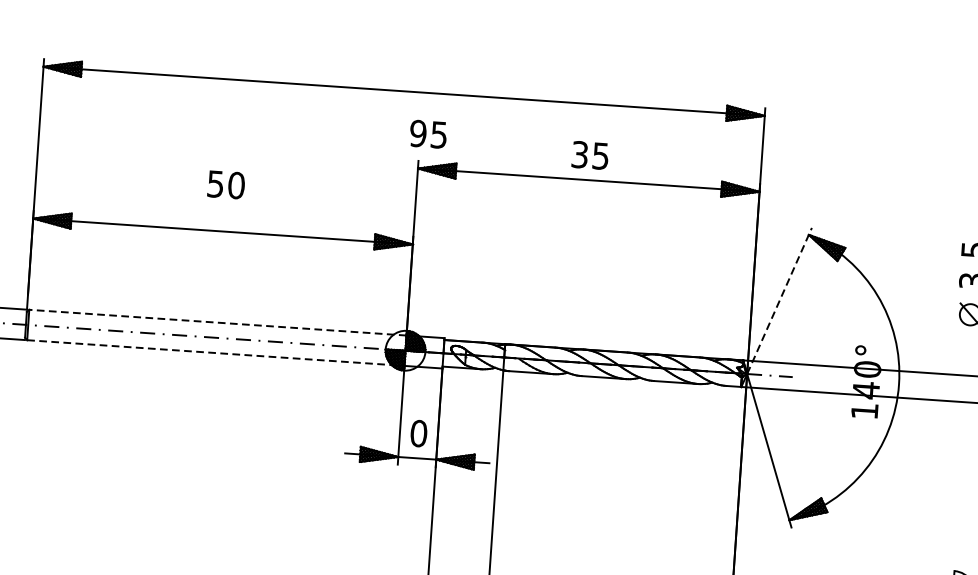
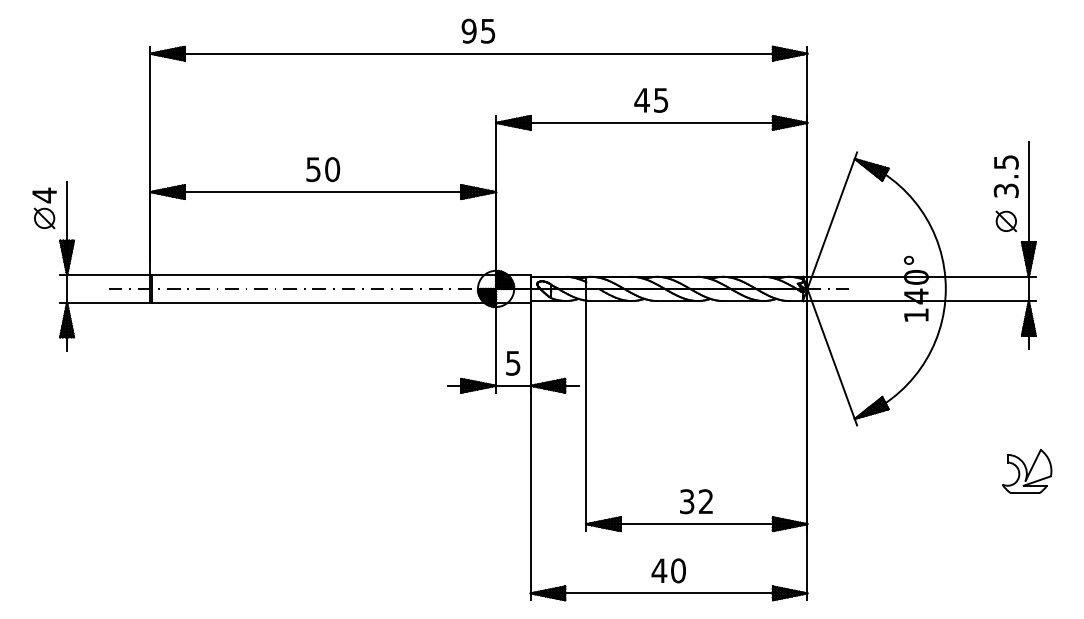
text: (428, 133) -> (478, 30), moved
text: (579, 153) -> (641, 99), 35 -> 45
text: (226, 184) -> (323, 169), moved
line: (779, 300) -> (832, 220), dashed -> solid
line: (218, 323) -> (324, 275), dashed -> solid
line: (216, 352) -> (324, 302), dashed -> solid
text: (418, 432) -> (512, 362), 0 -> 5

